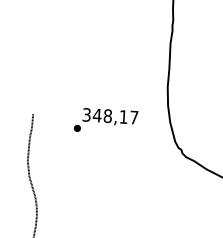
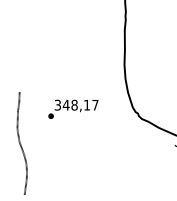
text: (106, 120) -> (73, 108), moved

